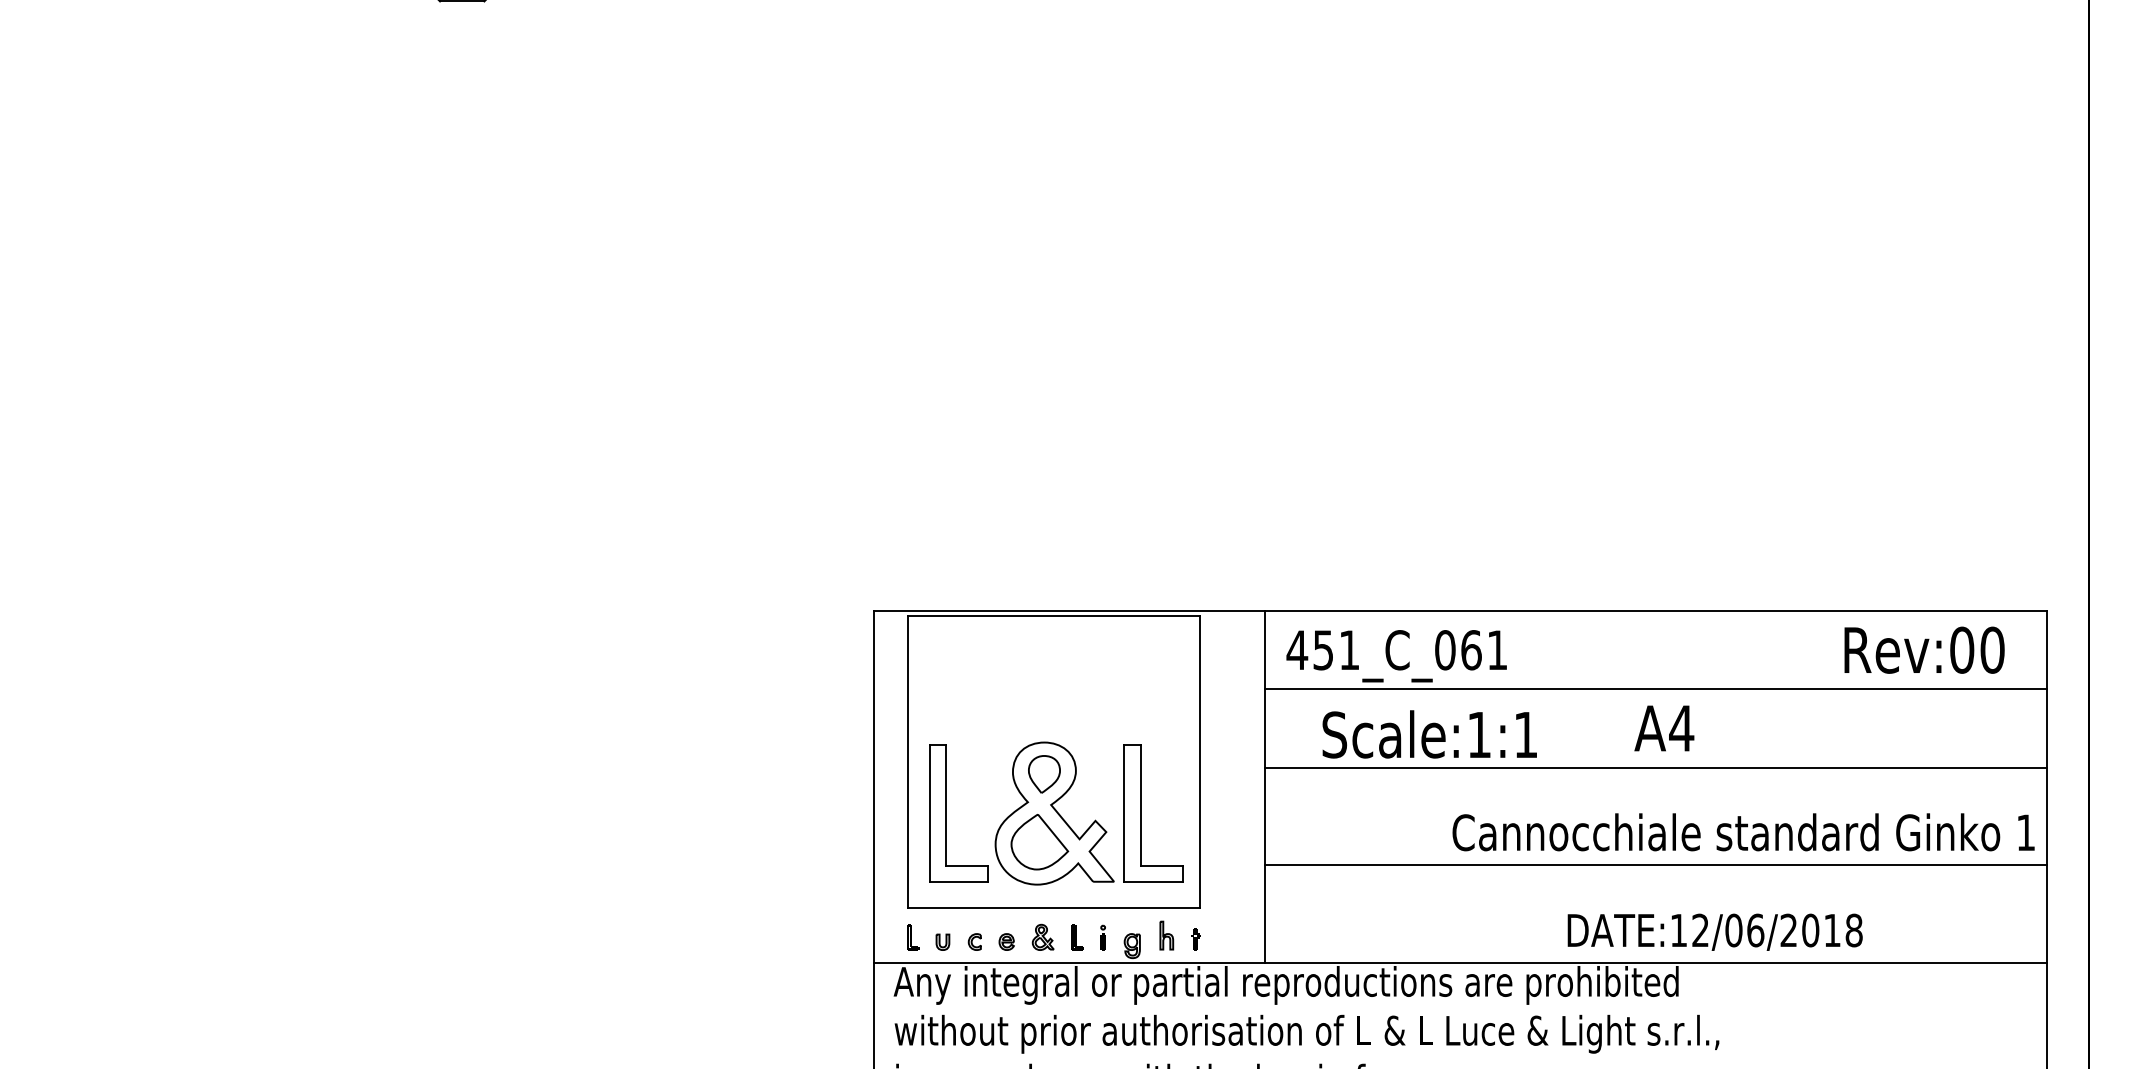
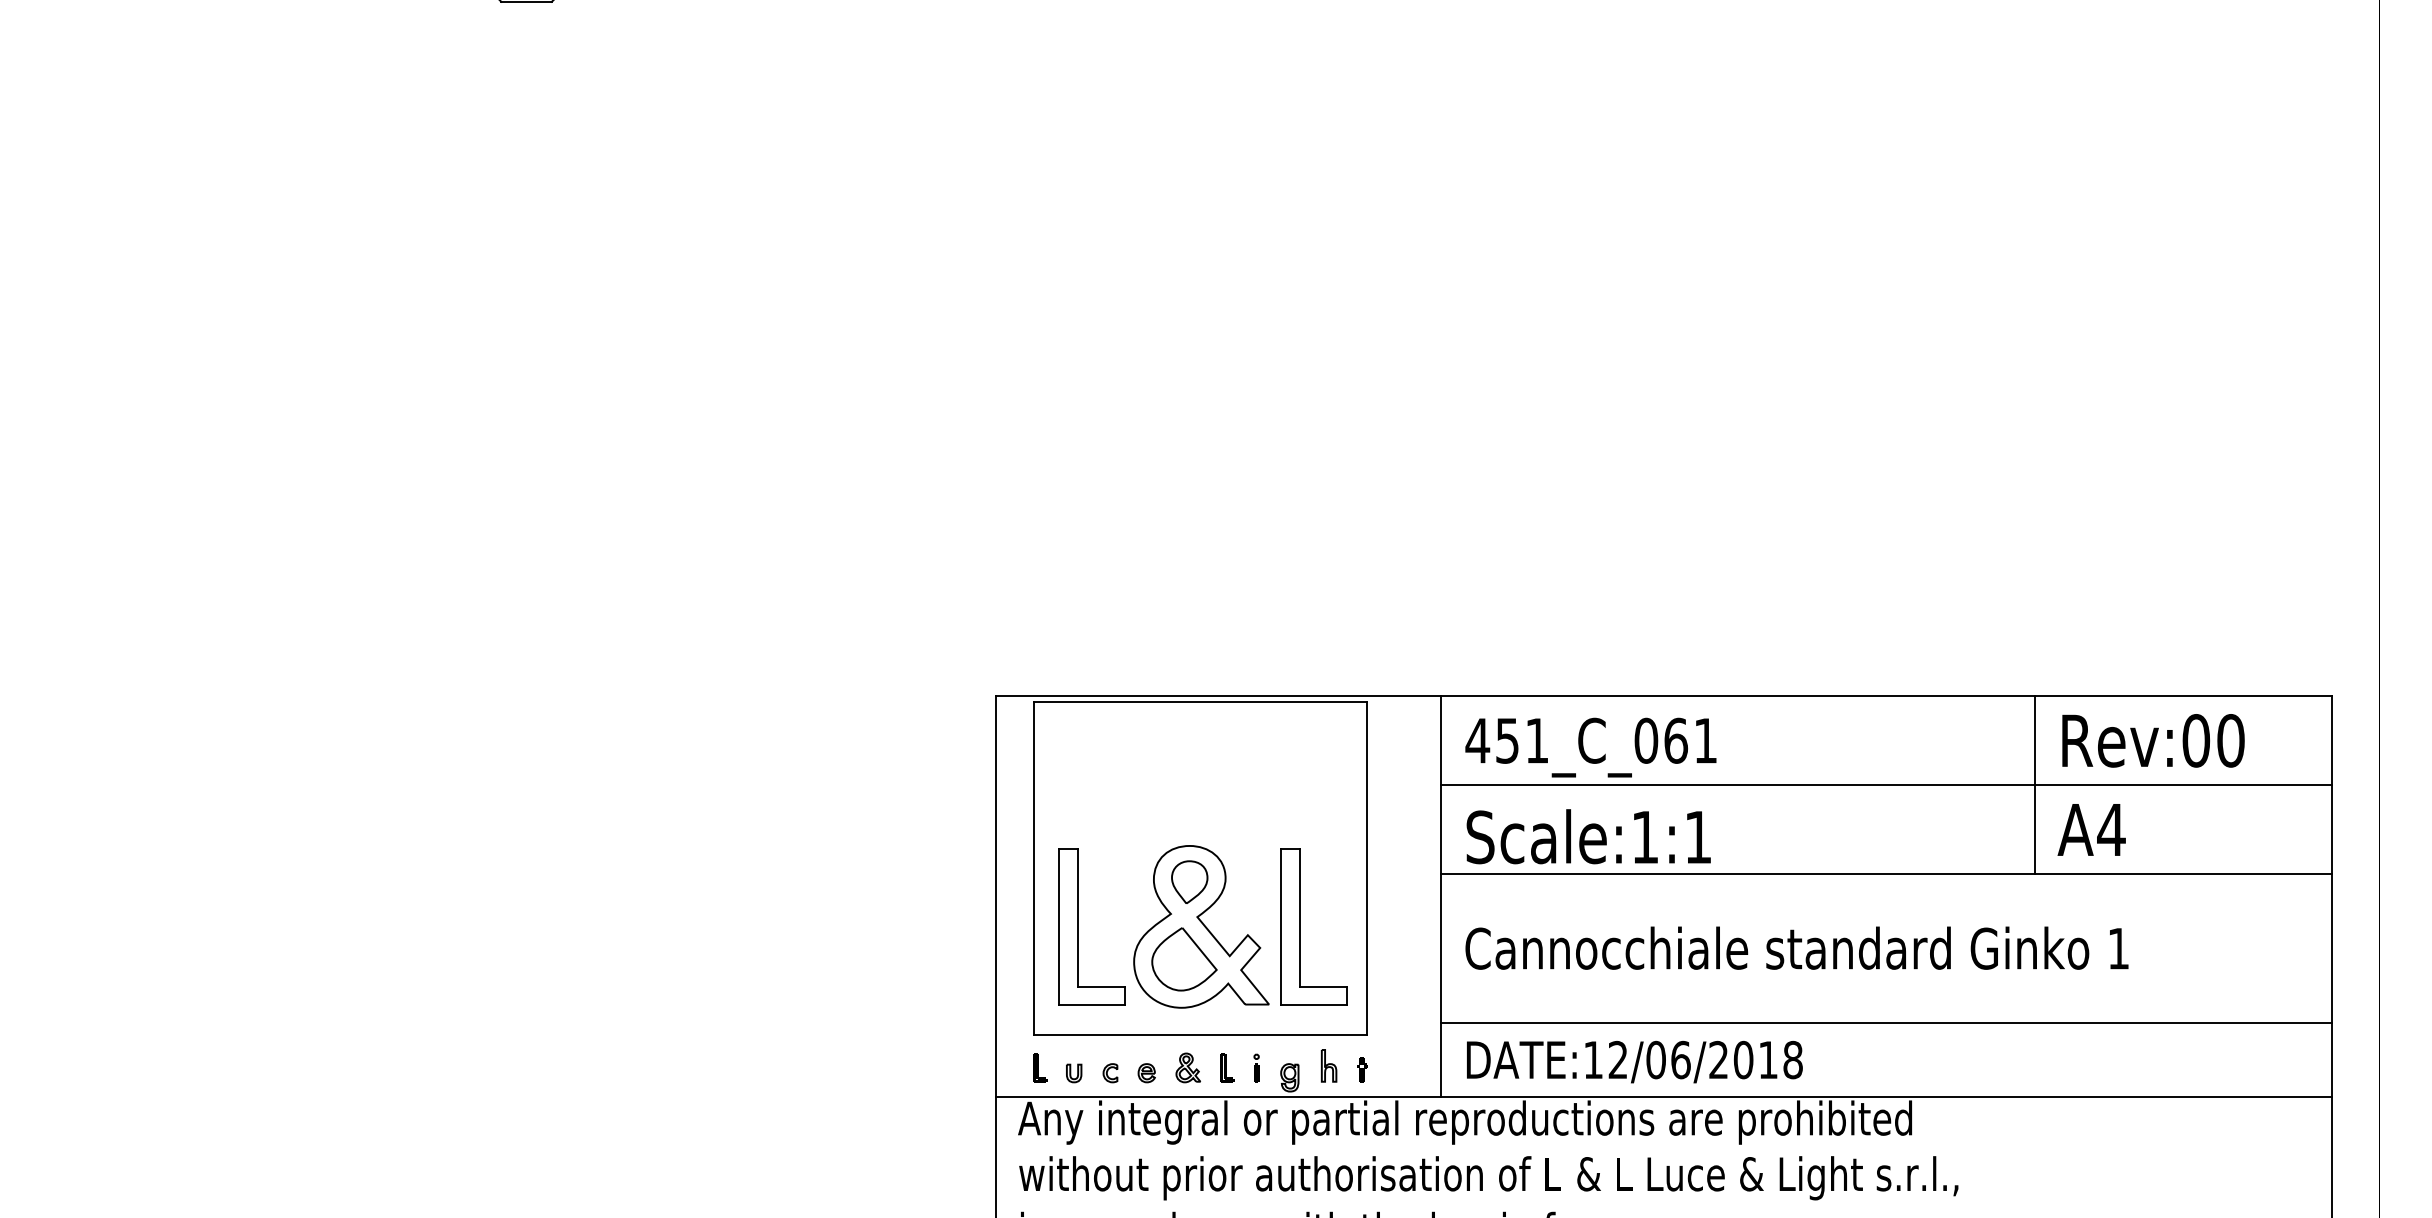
text: (1924, 649) -> (2153, 739), moved
line: (1786, 689) -> (2034, 785), added
text: (1664, 728) -> (2091, 829), moved
text: (1429, 734) -> (1588, 836), moved
text: (1743, 832) -> (1796, 948), moved
line: (1656, 864) -> (1886, 1022), moved
text: (1714, 931) -> (1634, 1061), moved

